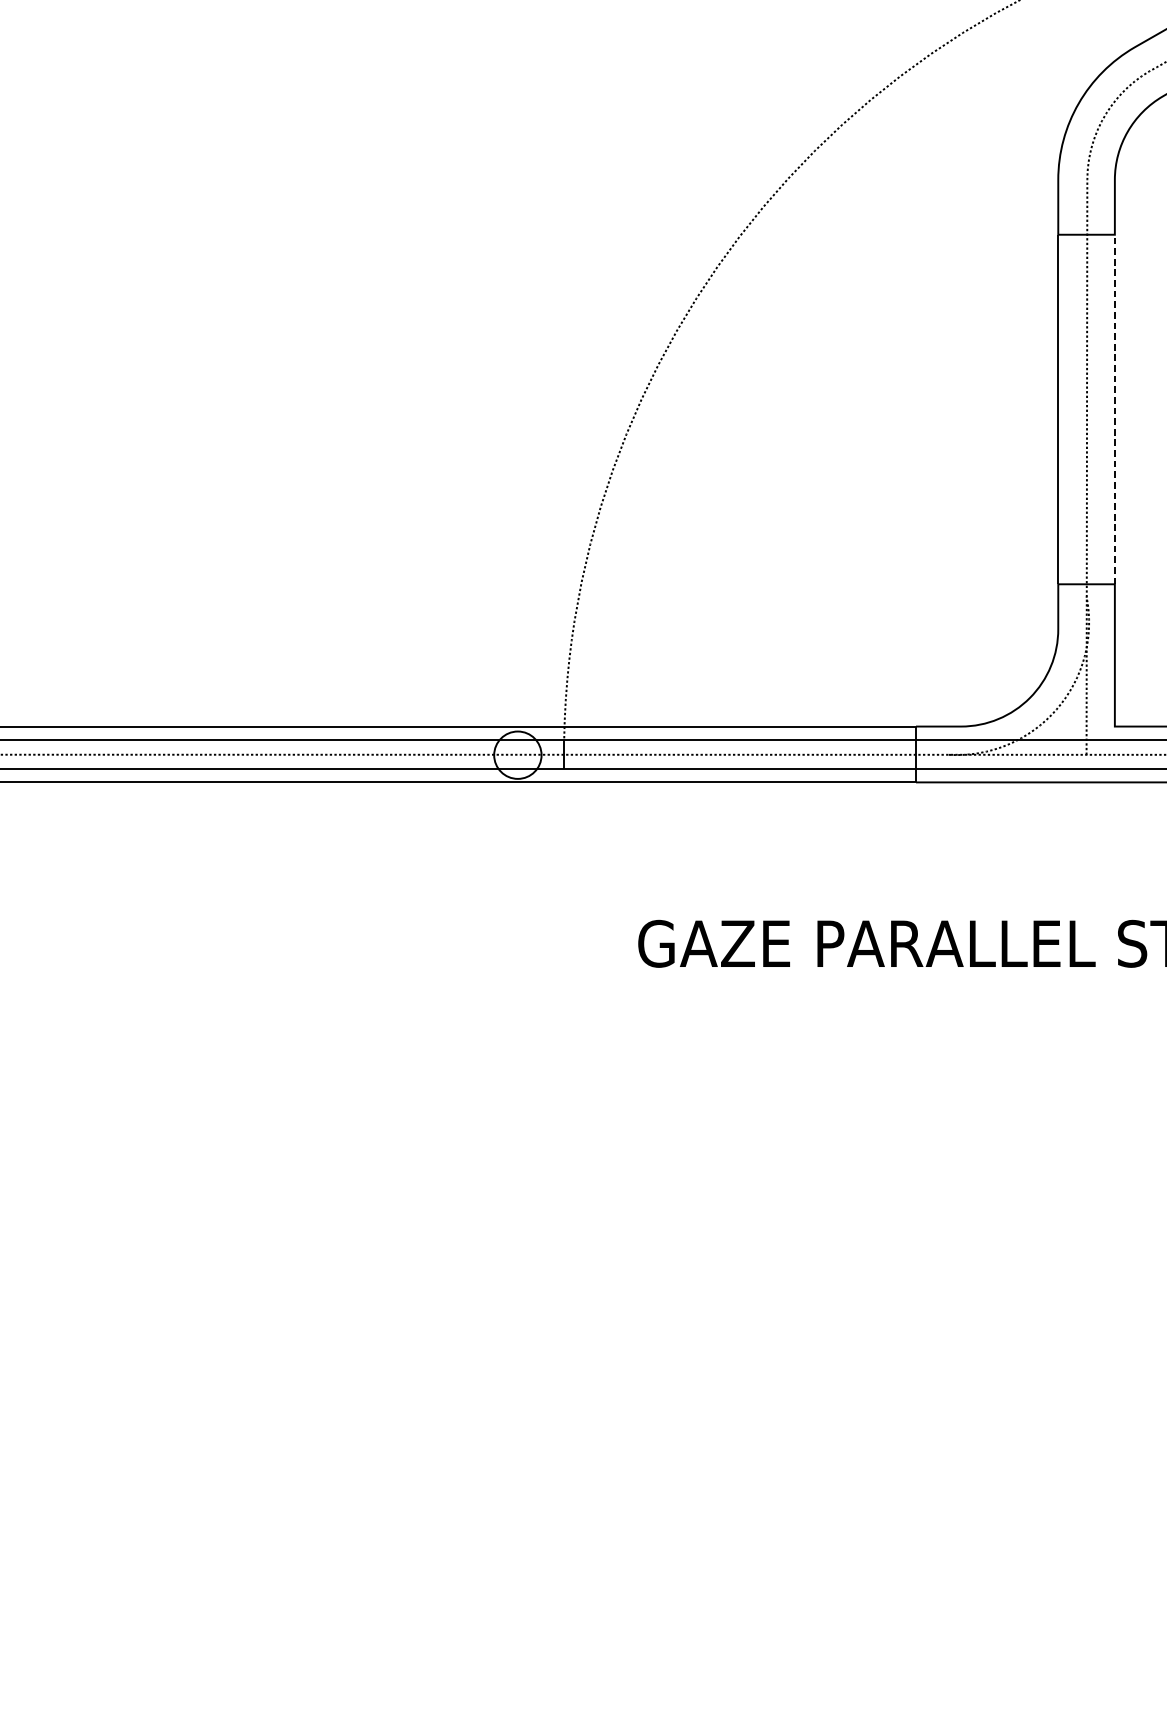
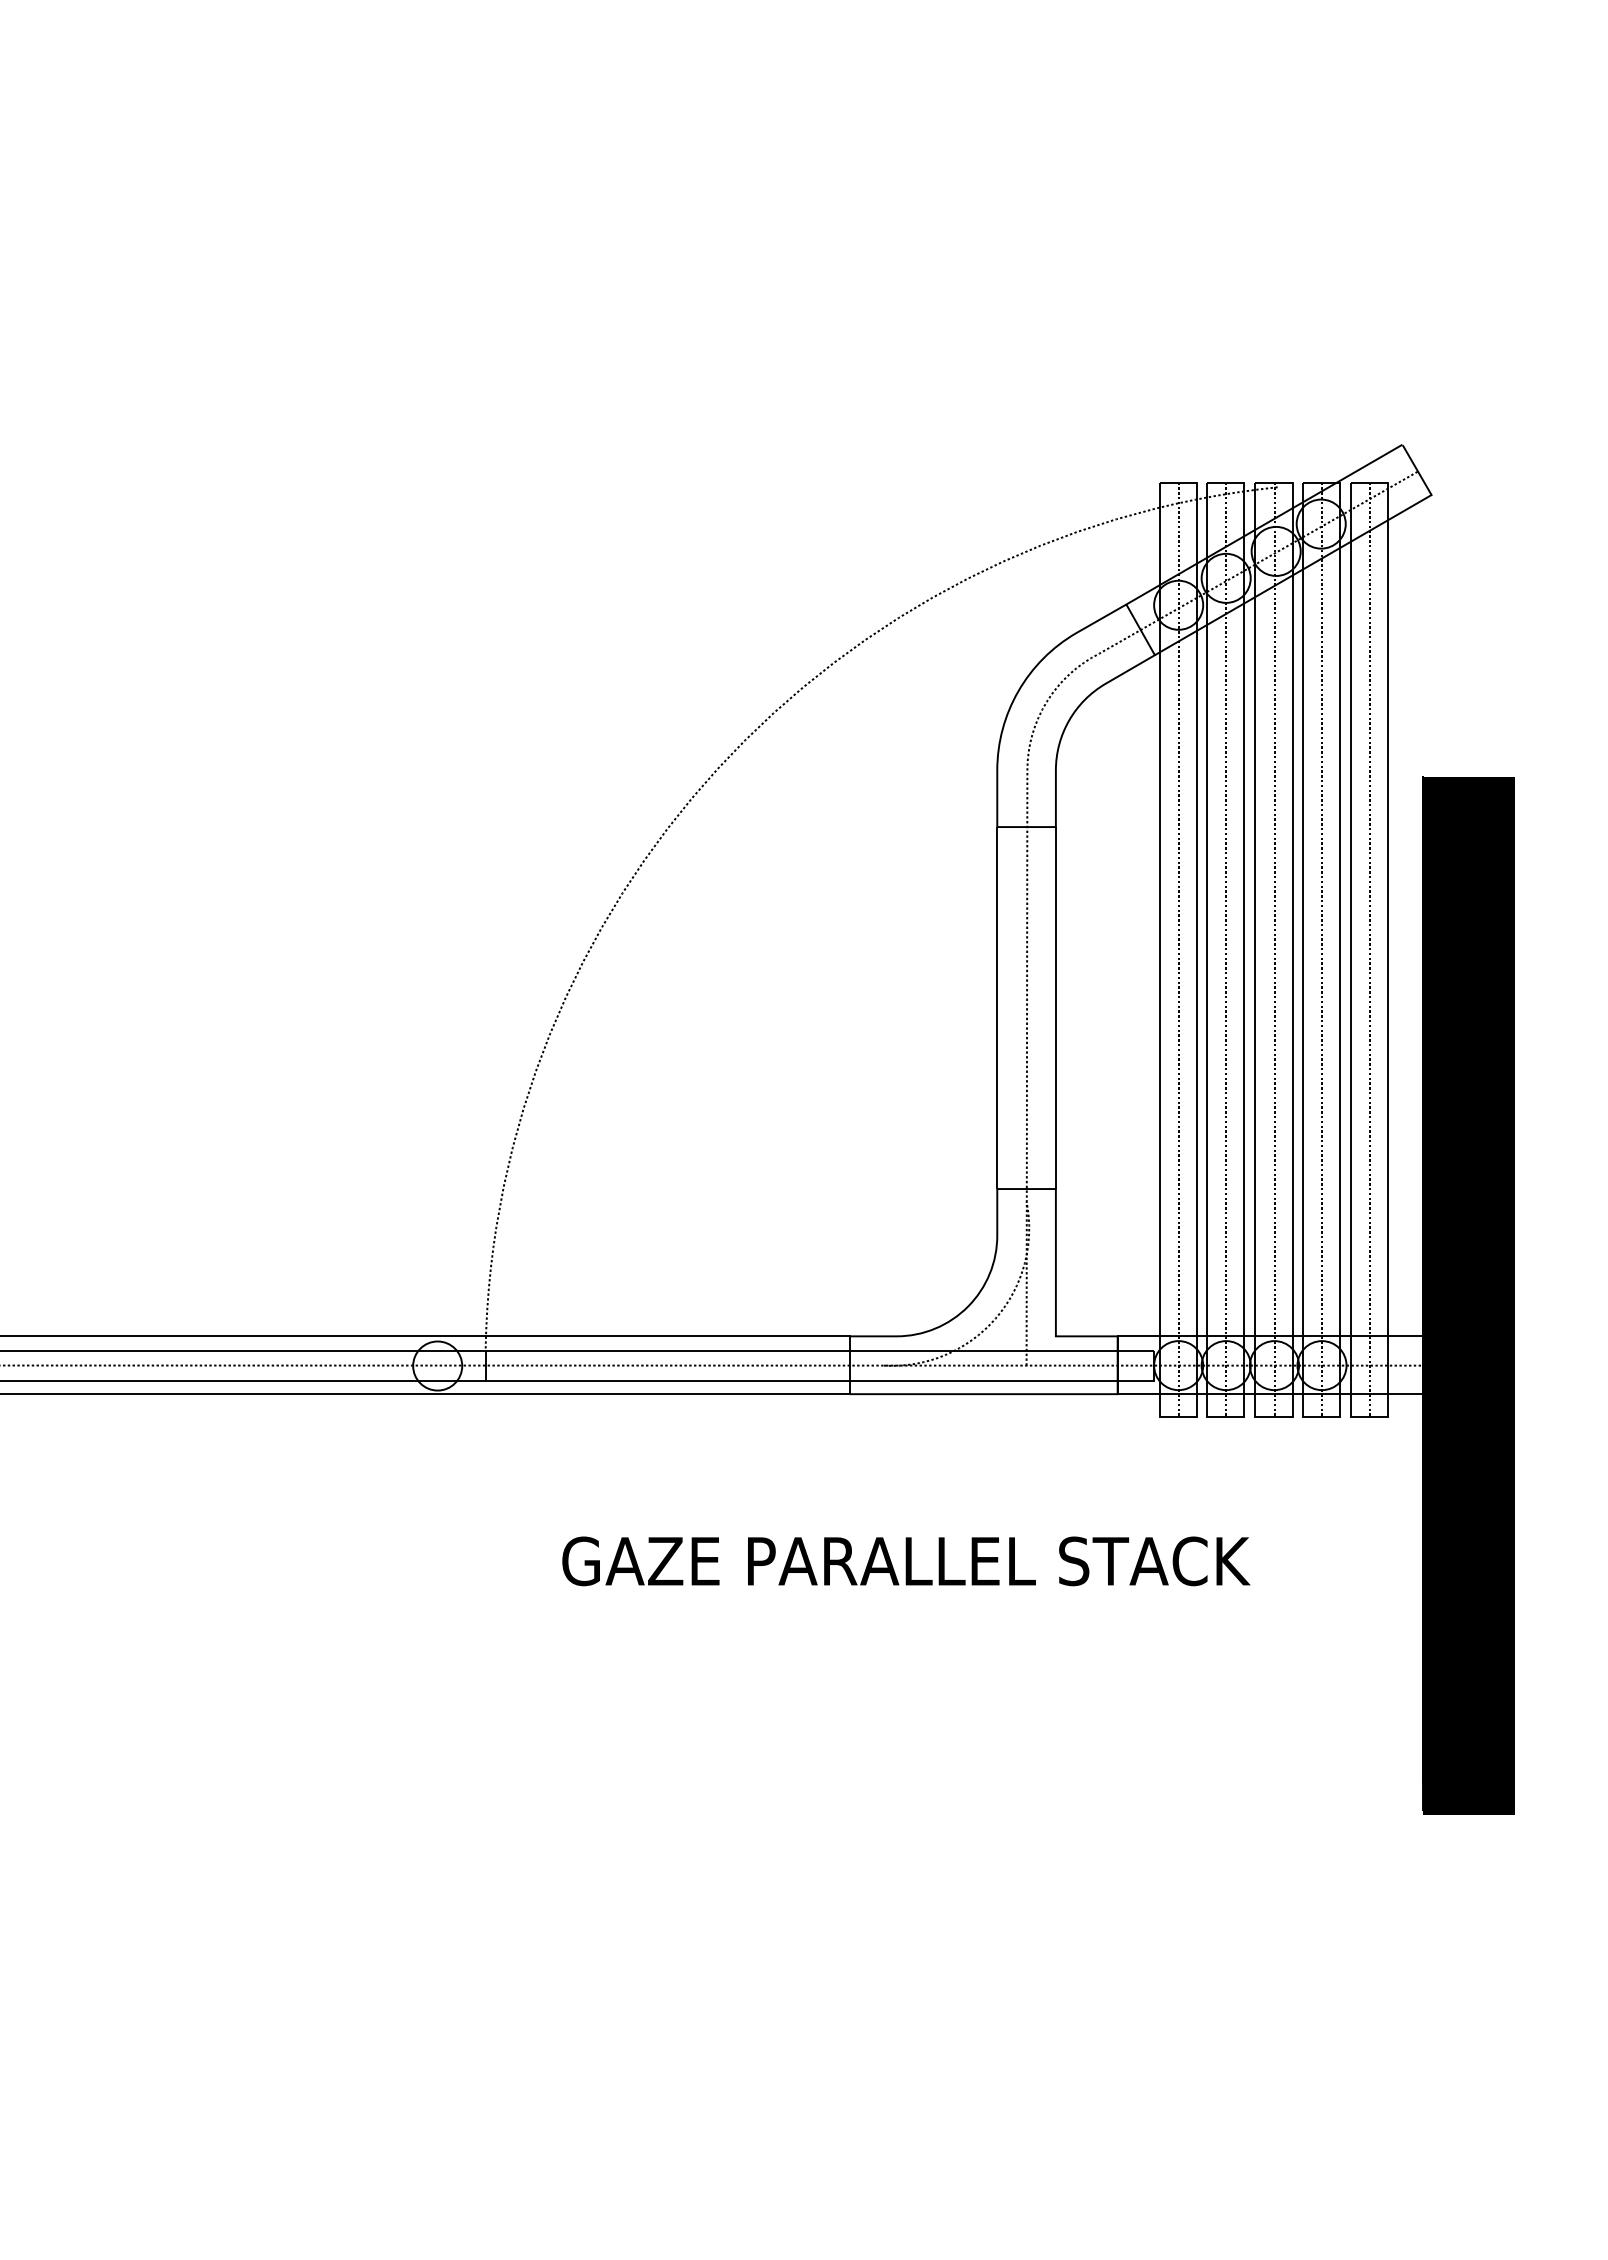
line: (1114, 409) -> (1055, 1008), dashed -> solid

